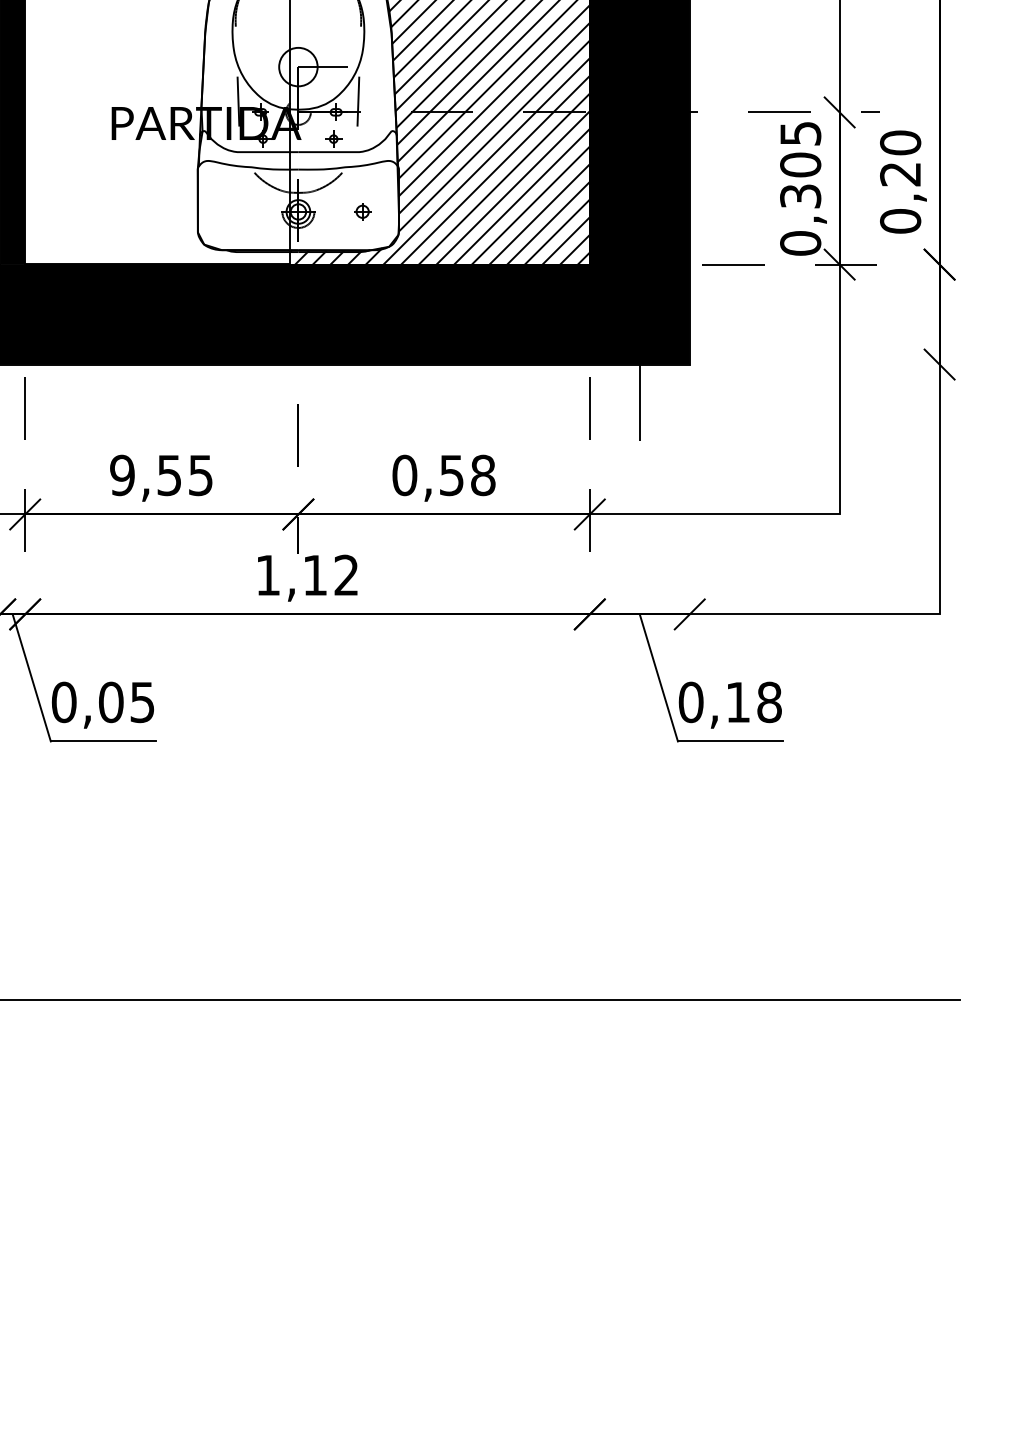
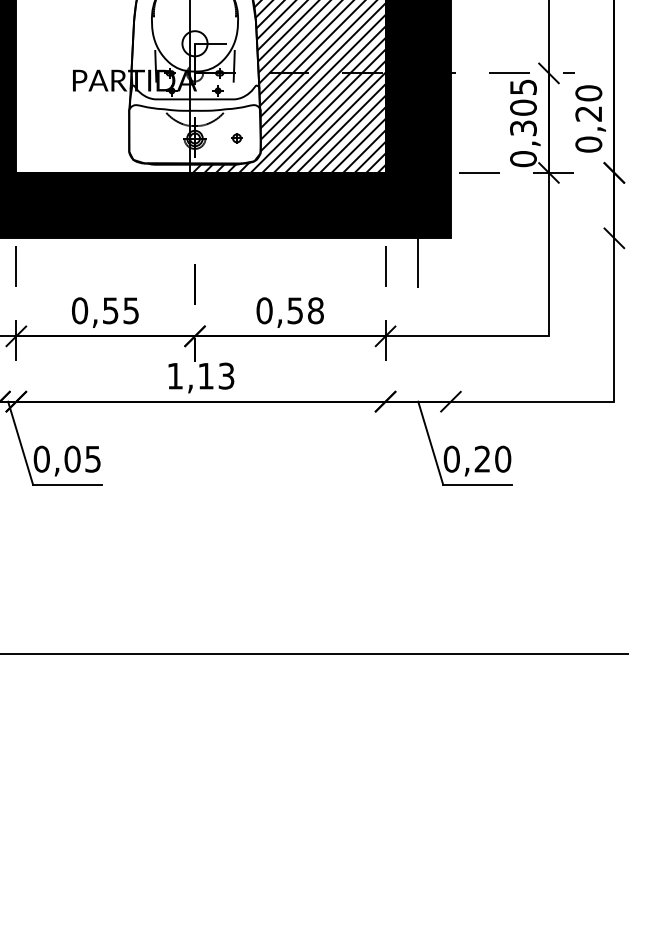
text: (121, 474) -> (79, 310), 9,55 -> 0,55
text: (346, 575) -> (226, 376), 1,12 -> 1,13
text: (753, 701) -> (492, 458), 0,18 -> 0,20

